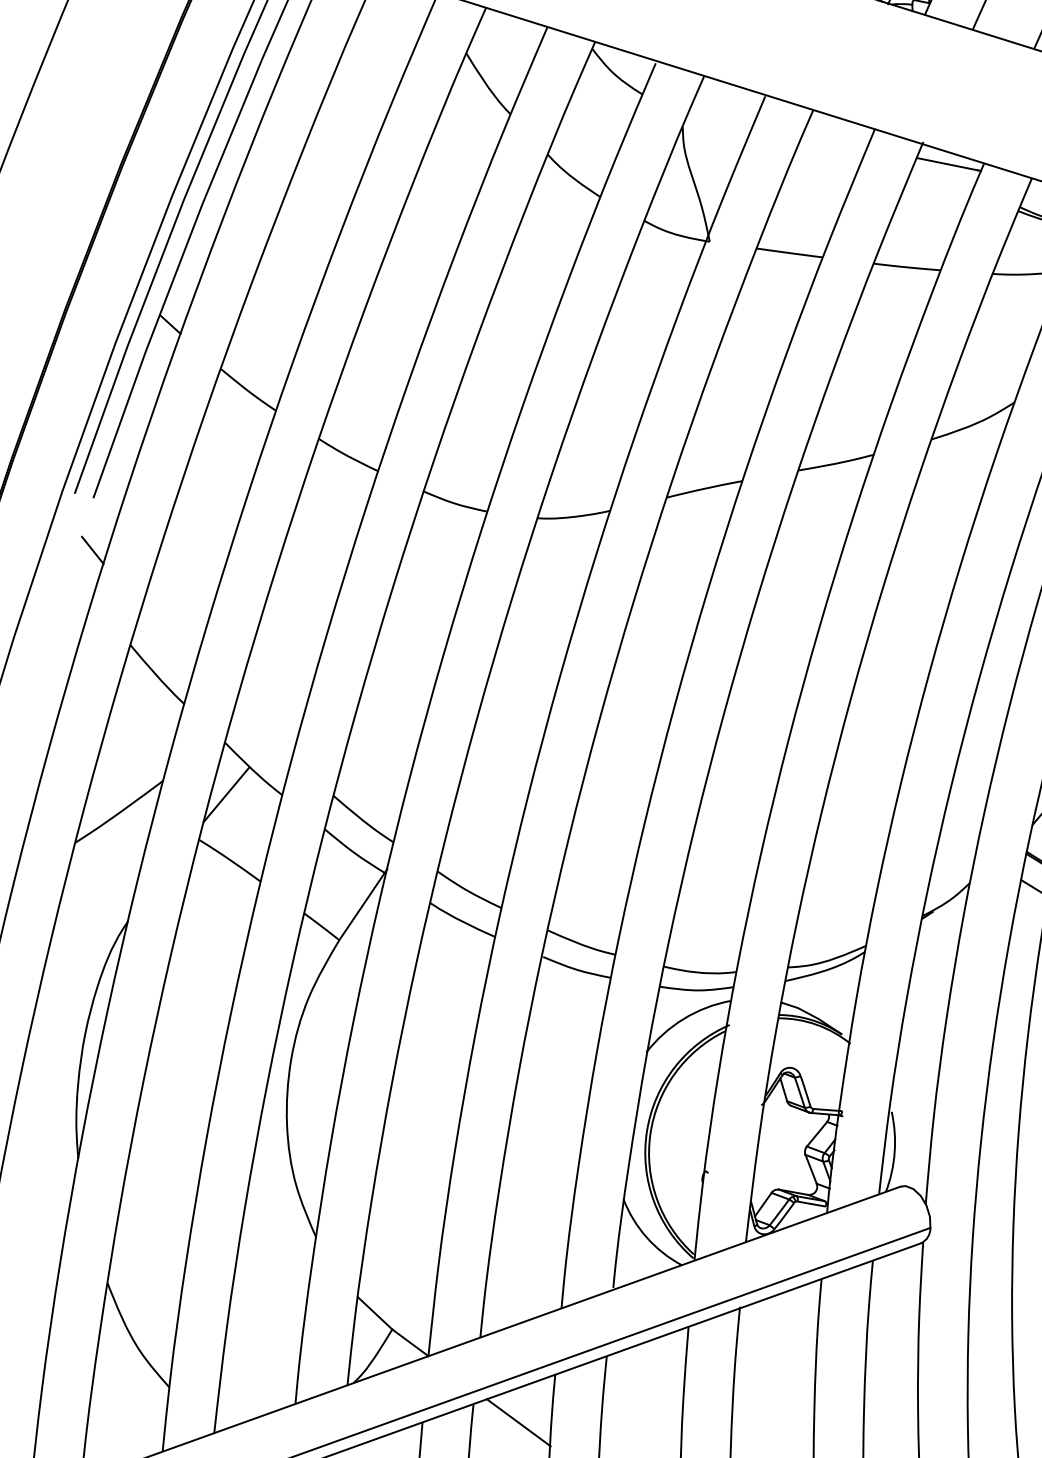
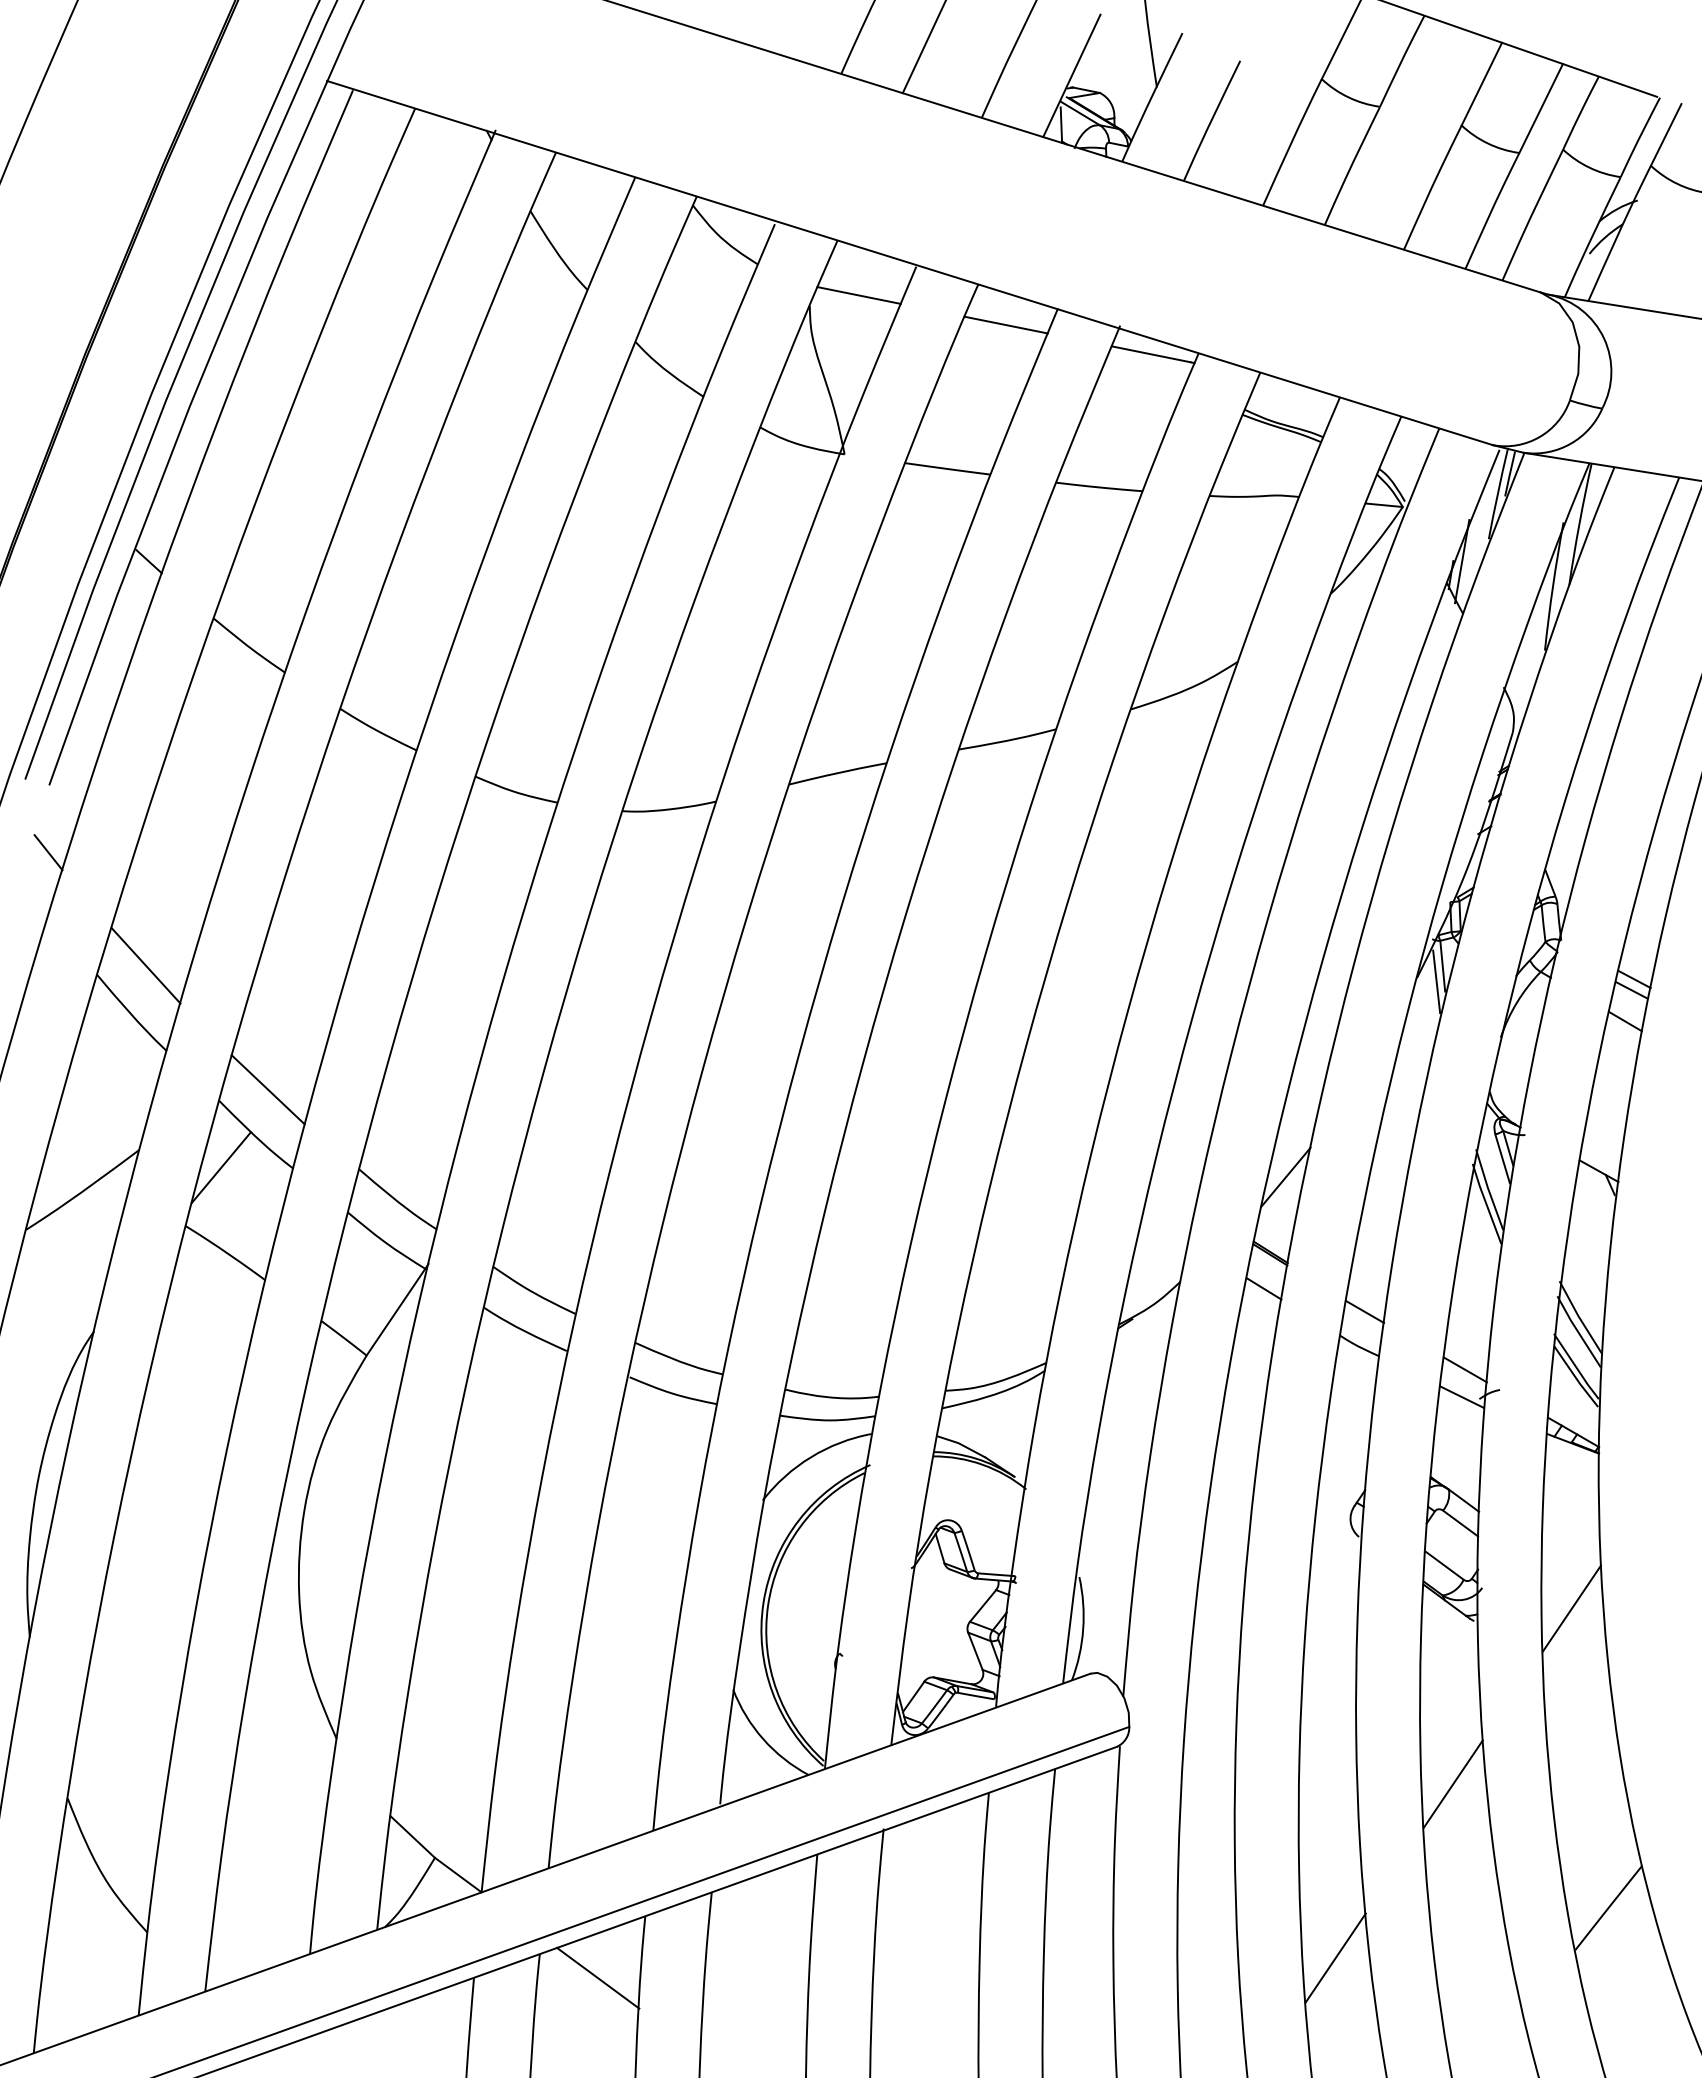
line: (720, 118) -> (858, 295), added
line: (834, 141) -> (1005, 324), added
line: (167, 637) -> (145, 965), added
line: (262, 733) -> (267, 1089), added

